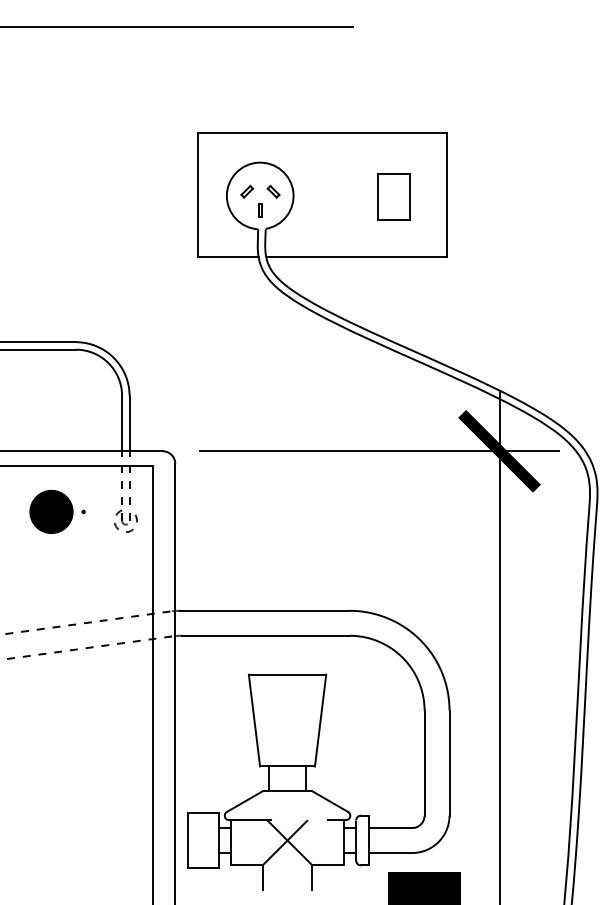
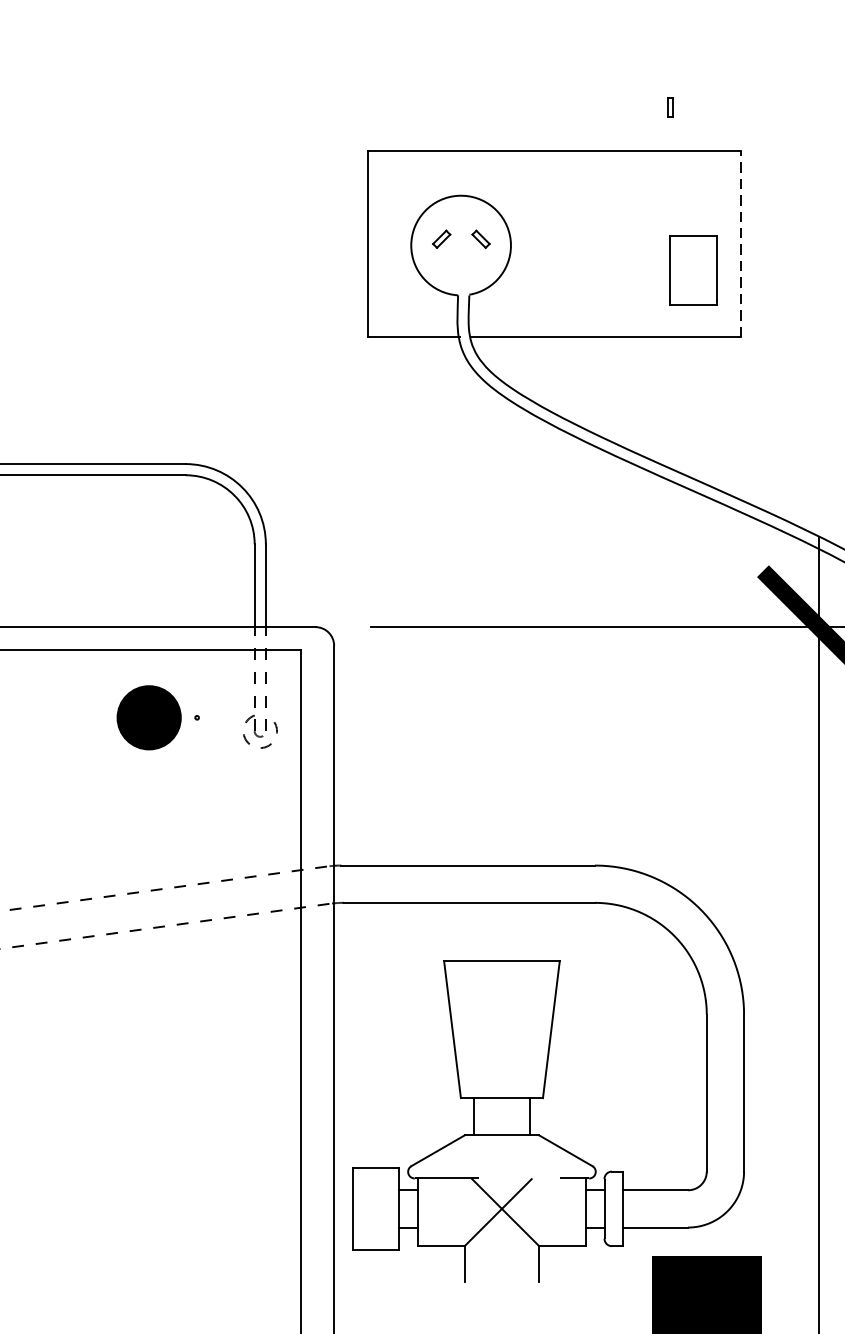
line: (447, 194) -> (741, 243), solid -> dashed
part: (393, 196) -> (693, 270), moved
part: (260, 210) -> (670, 107), moved

